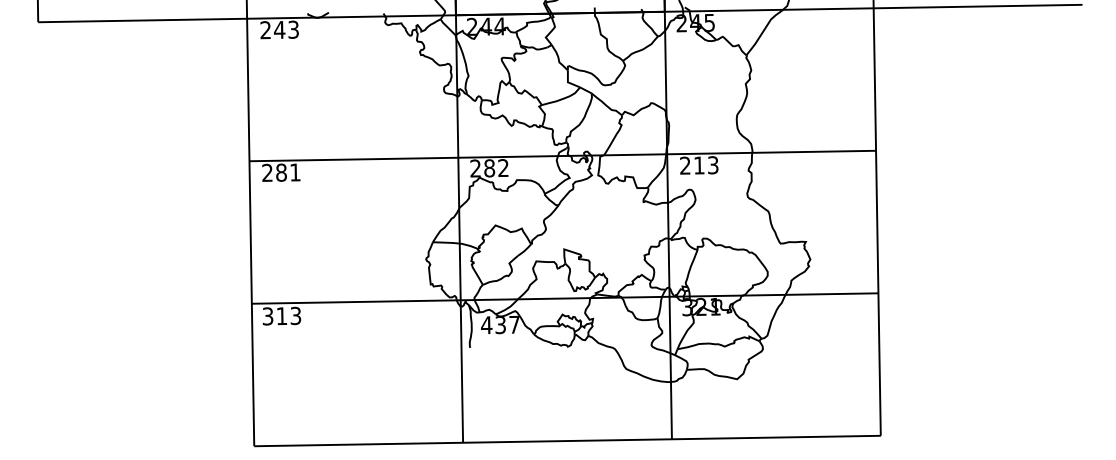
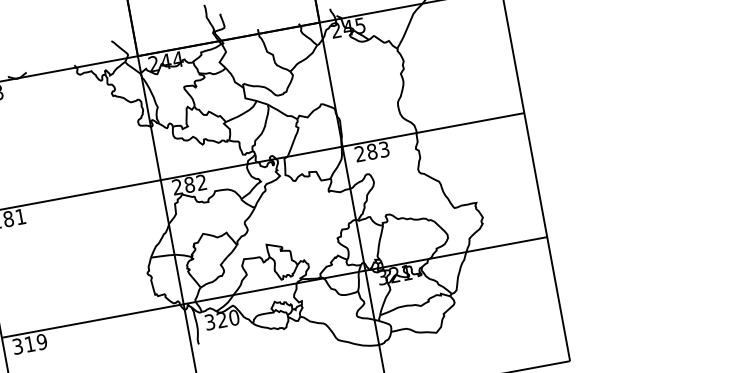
text: (699, 165) -> (372, 151), 213 -> 283
text: (295, 315) -> (41, 341), 313 -> 319
text: (500, 324) -> (221, 319), 437 -> 320

